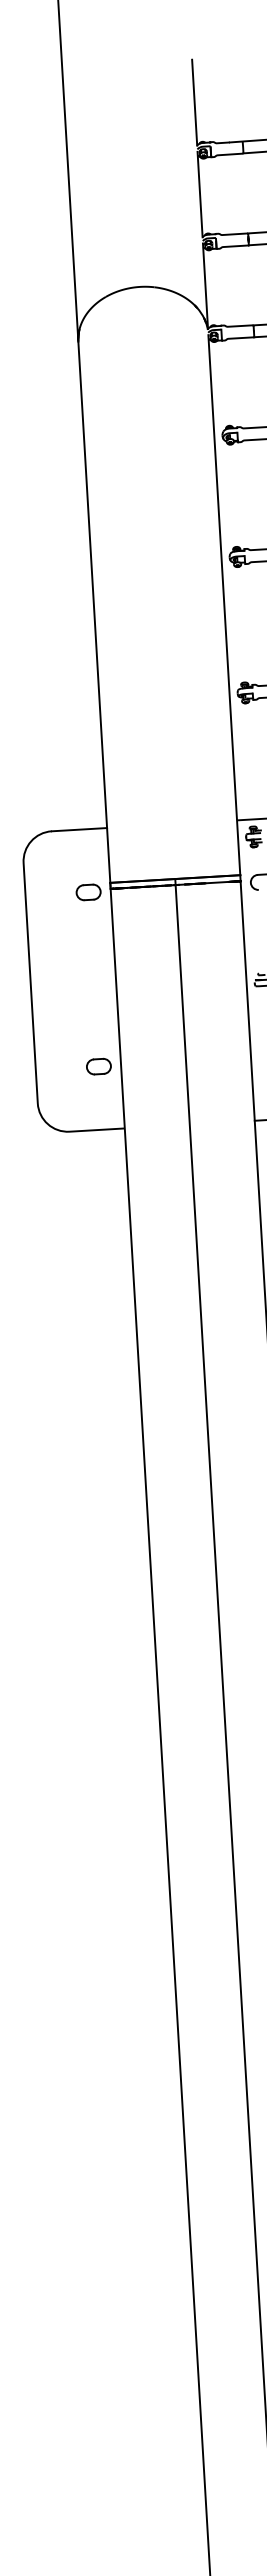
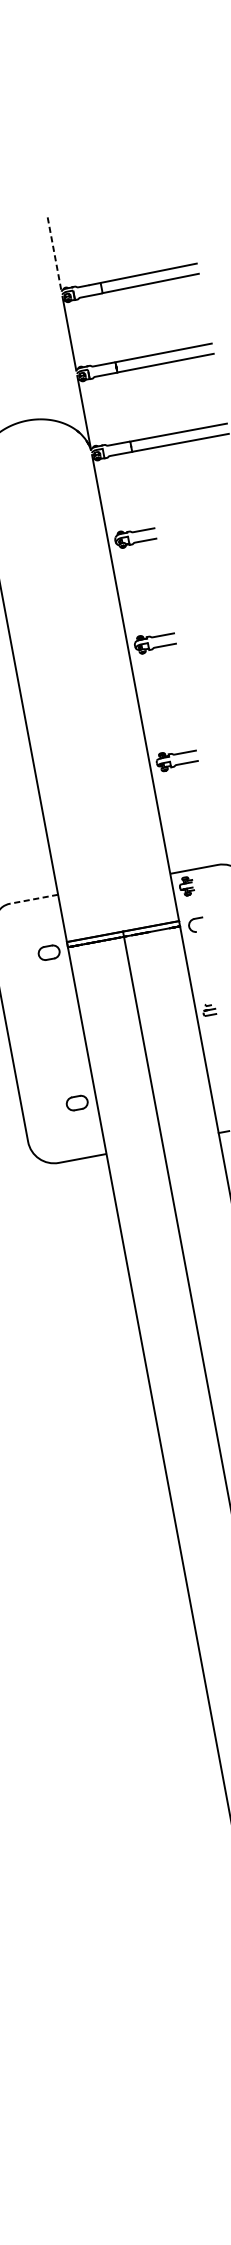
line: (194, 103) -> (54, 255), solid -> dashed
line: (79, 829) -> (34, 899), solid -> dashed

